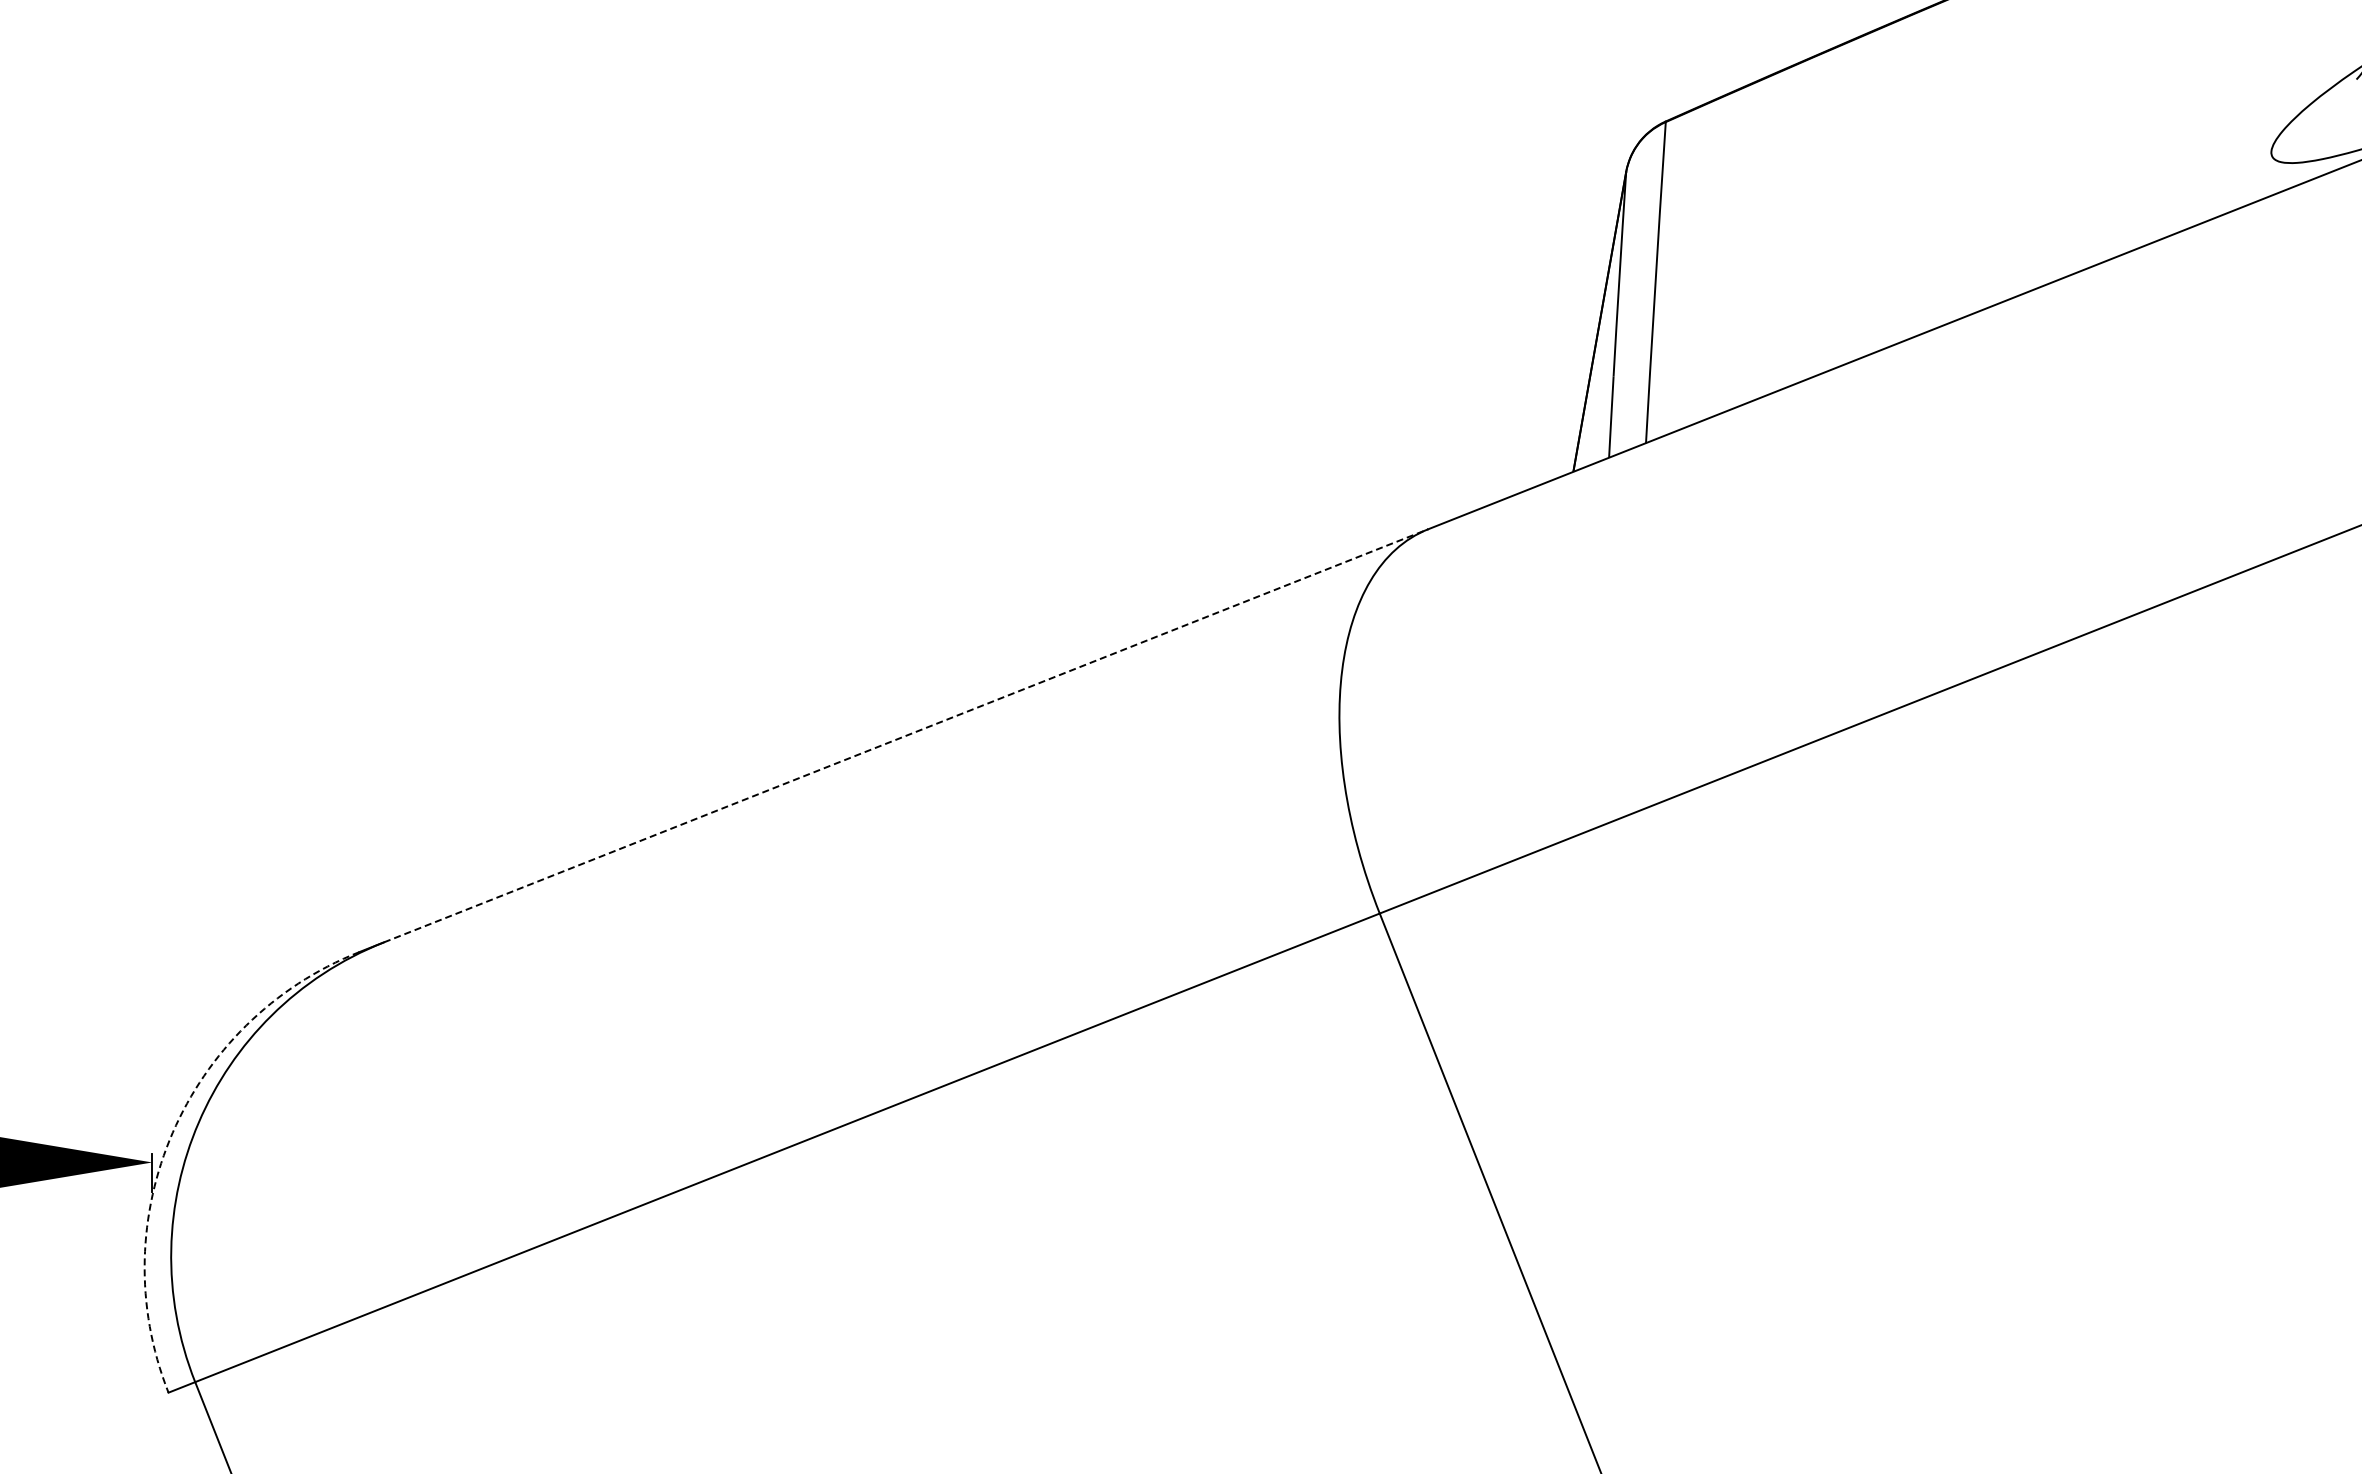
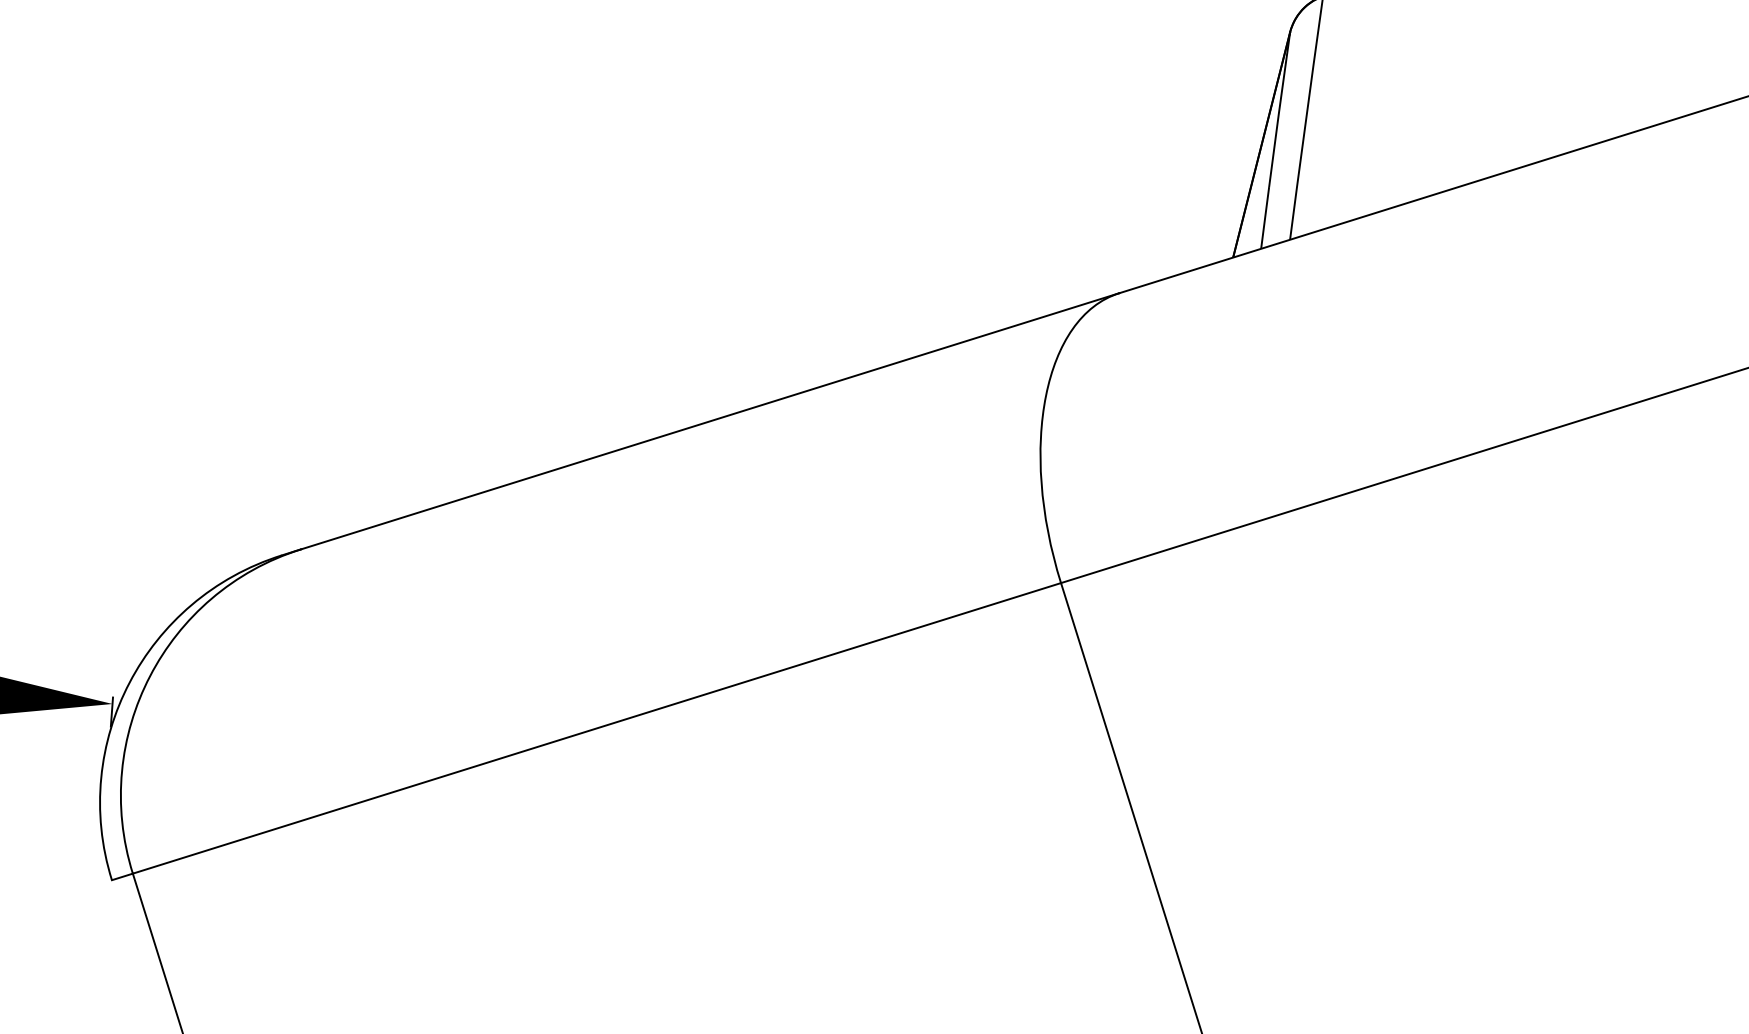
line: (906, 735) -> (710, 421), dashed -> solid
arc: (172, 1132) -> (129, 682), dashed -> solid

